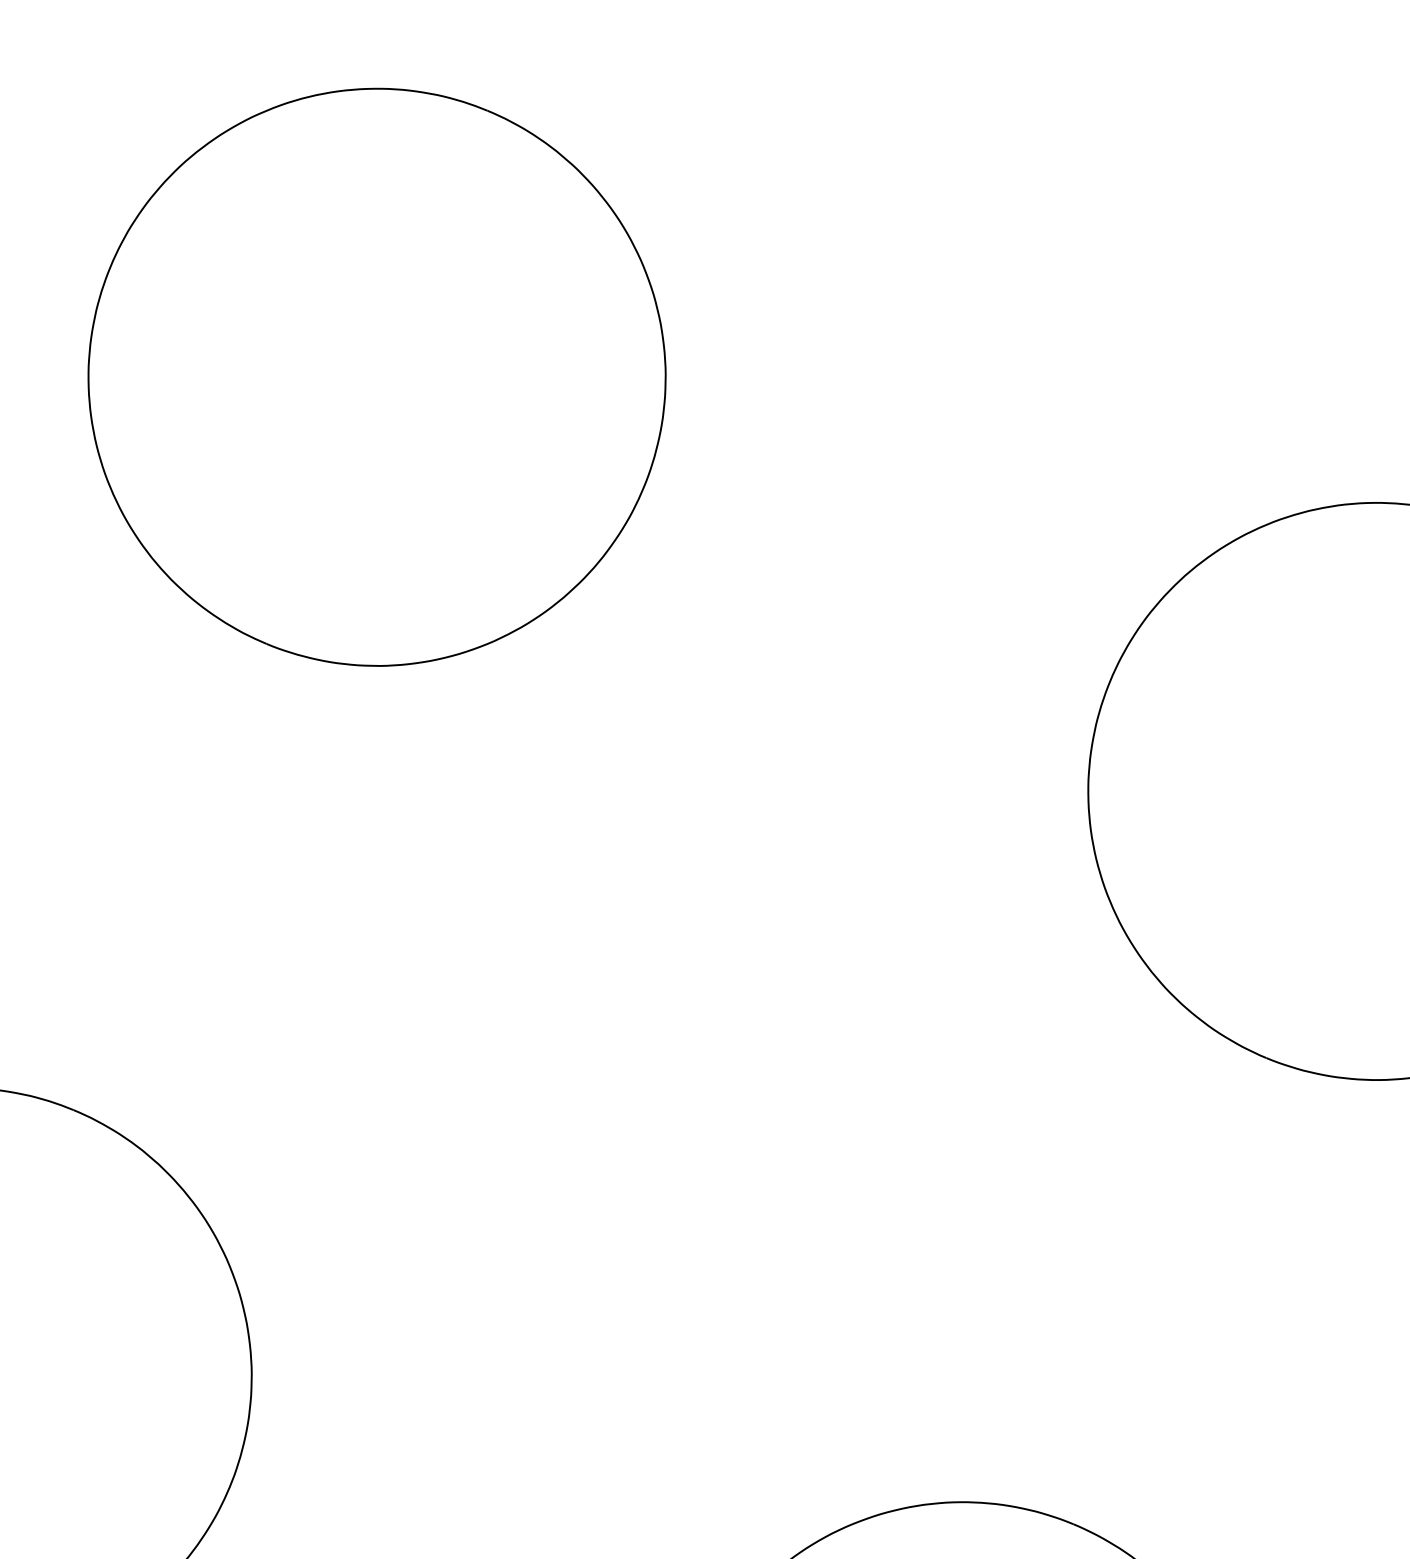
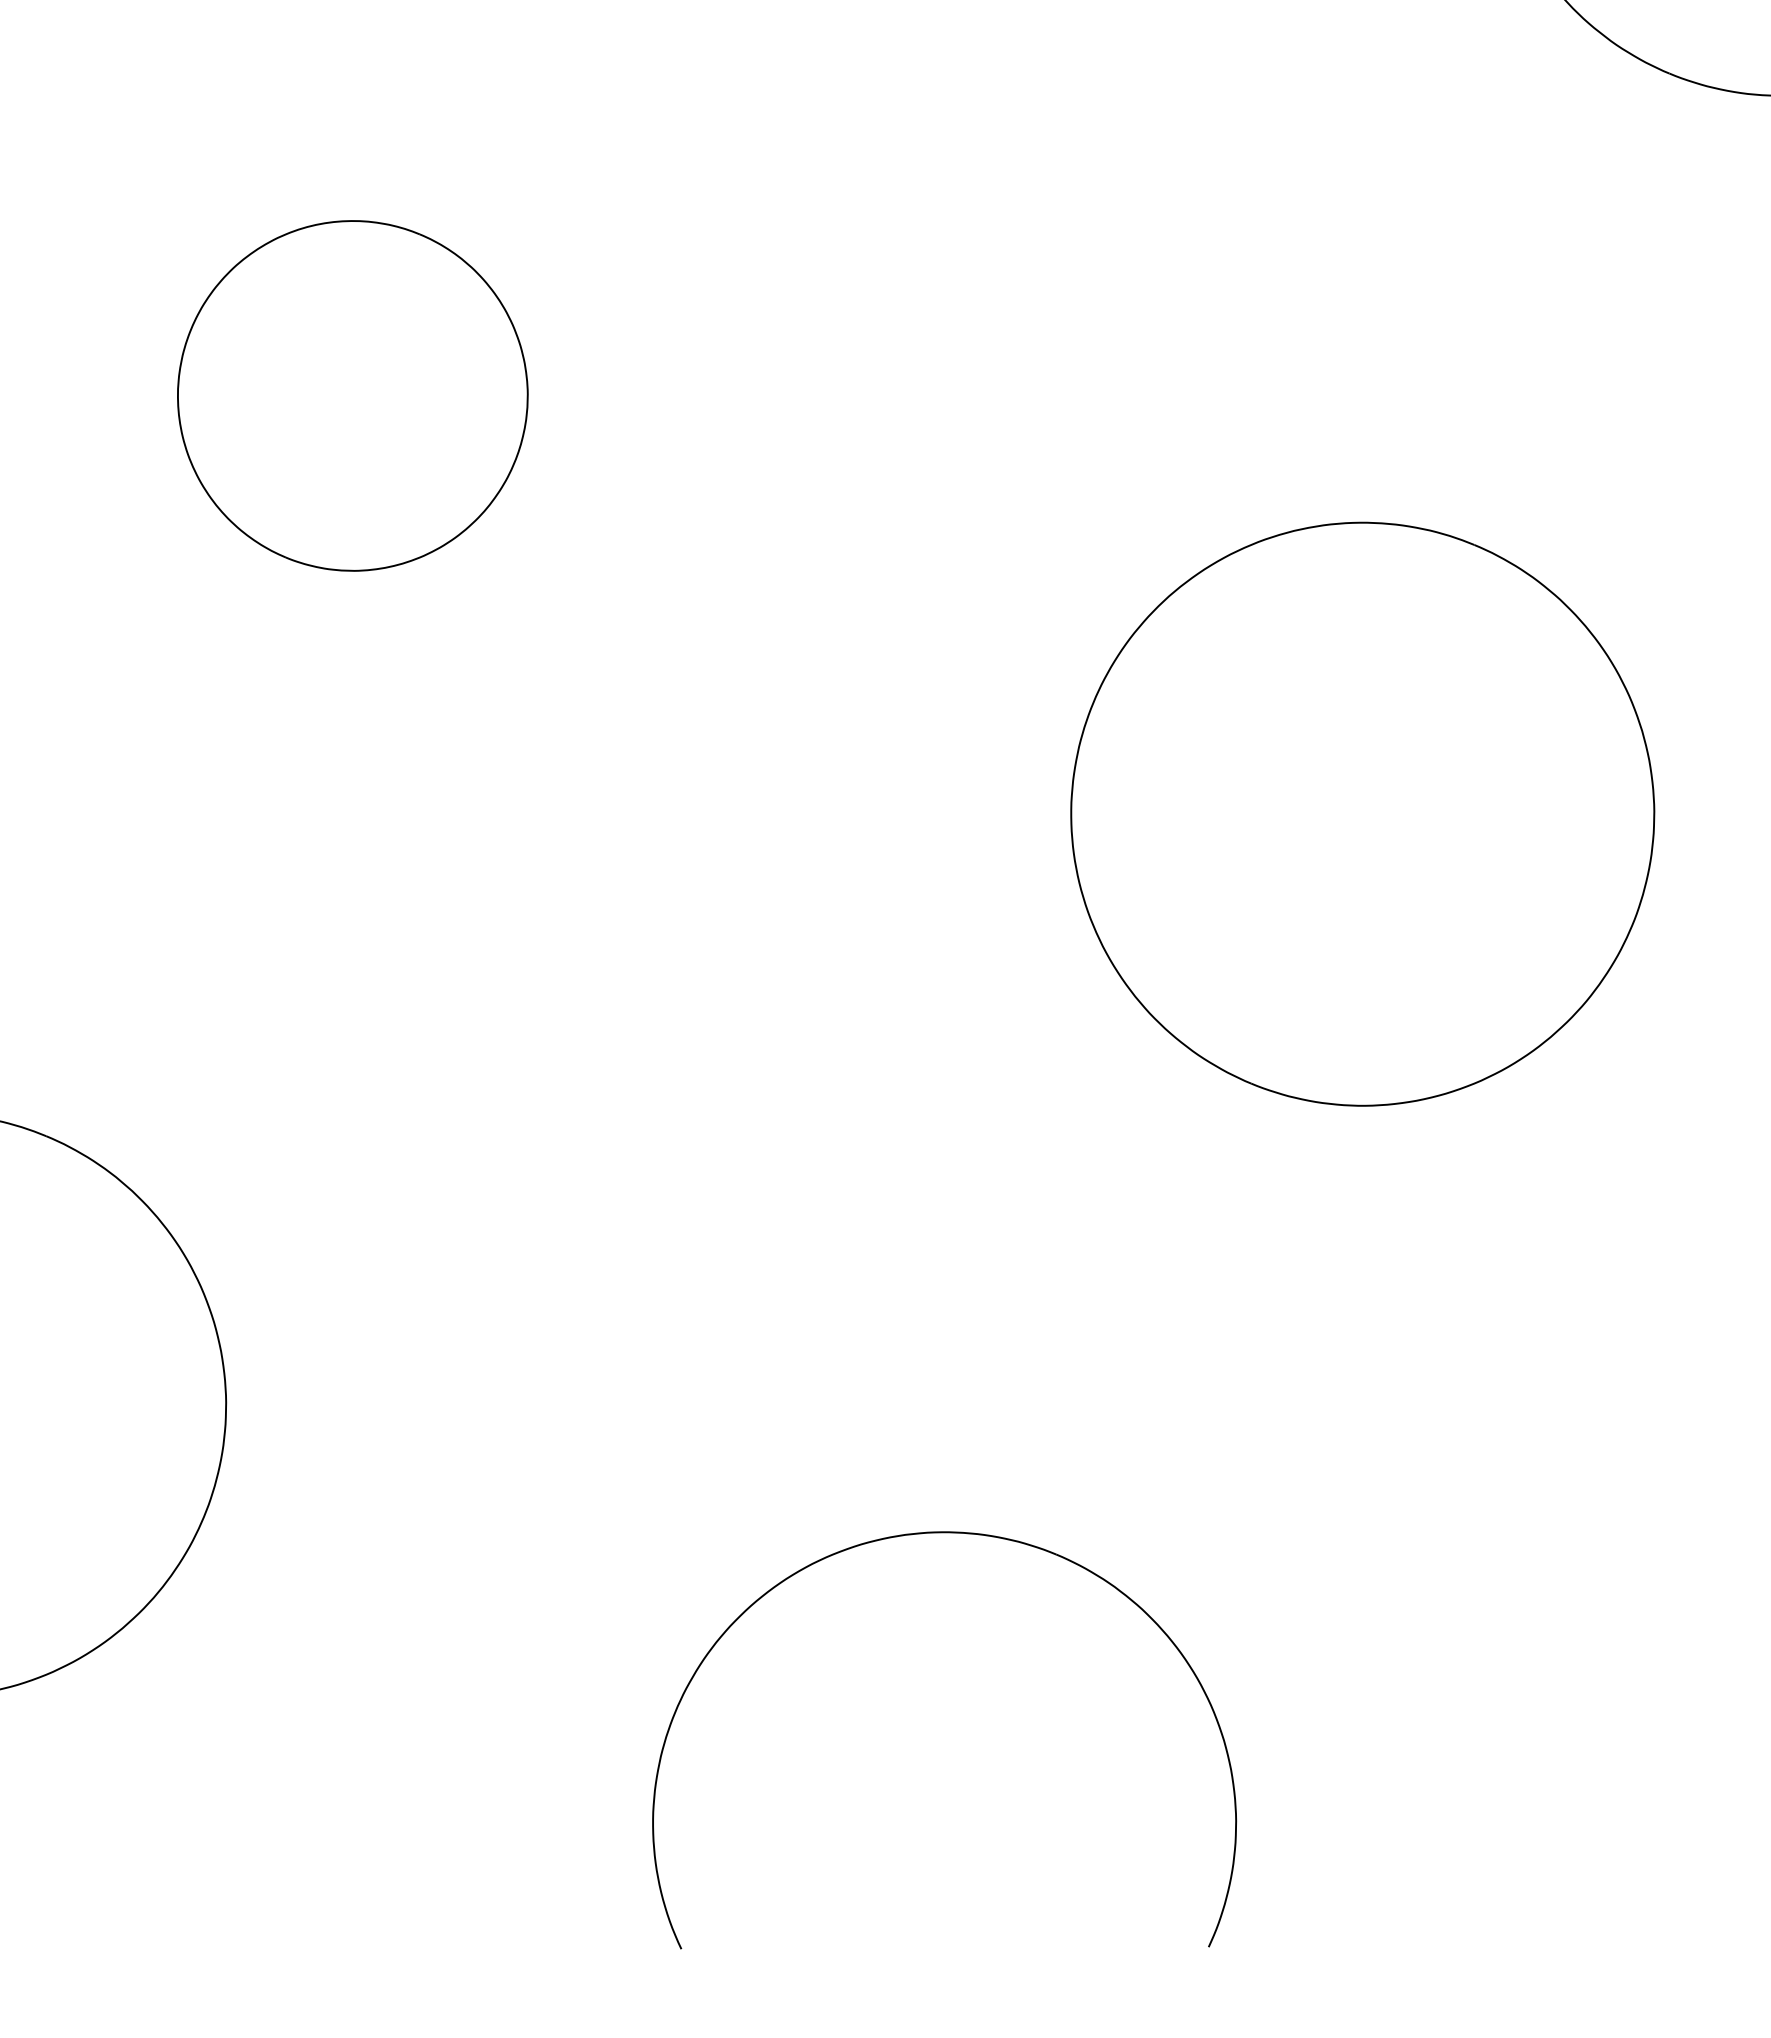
part: (376, 376) -> (352, 395), size x0.6

